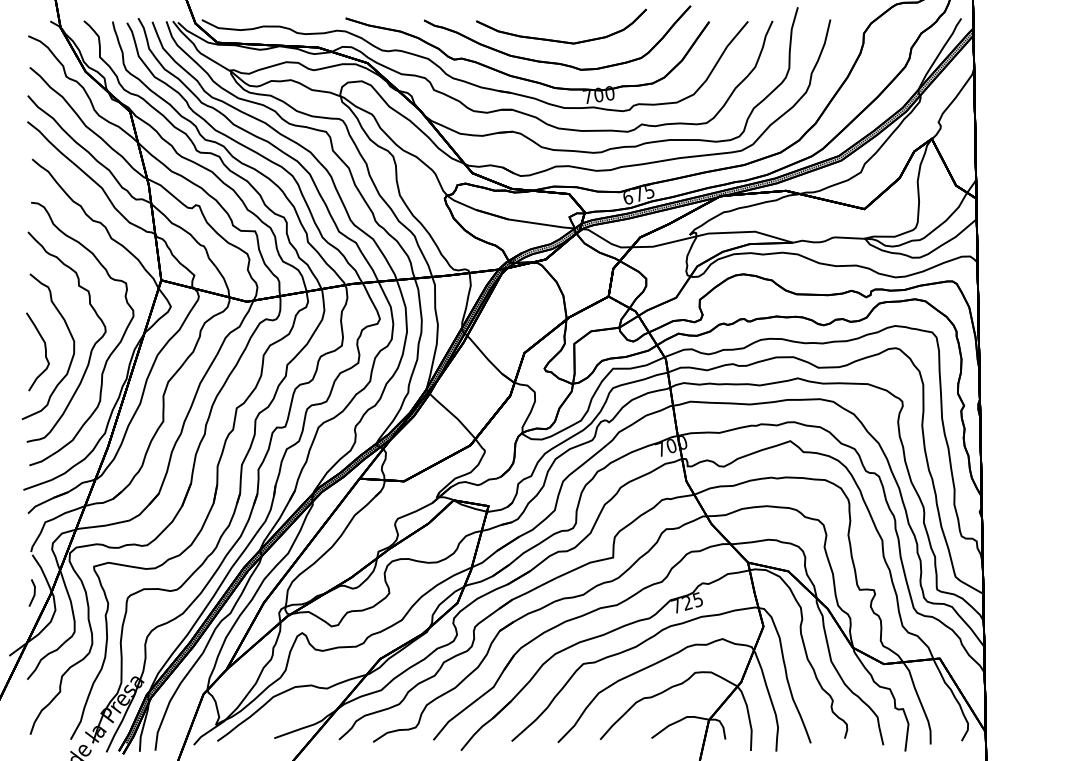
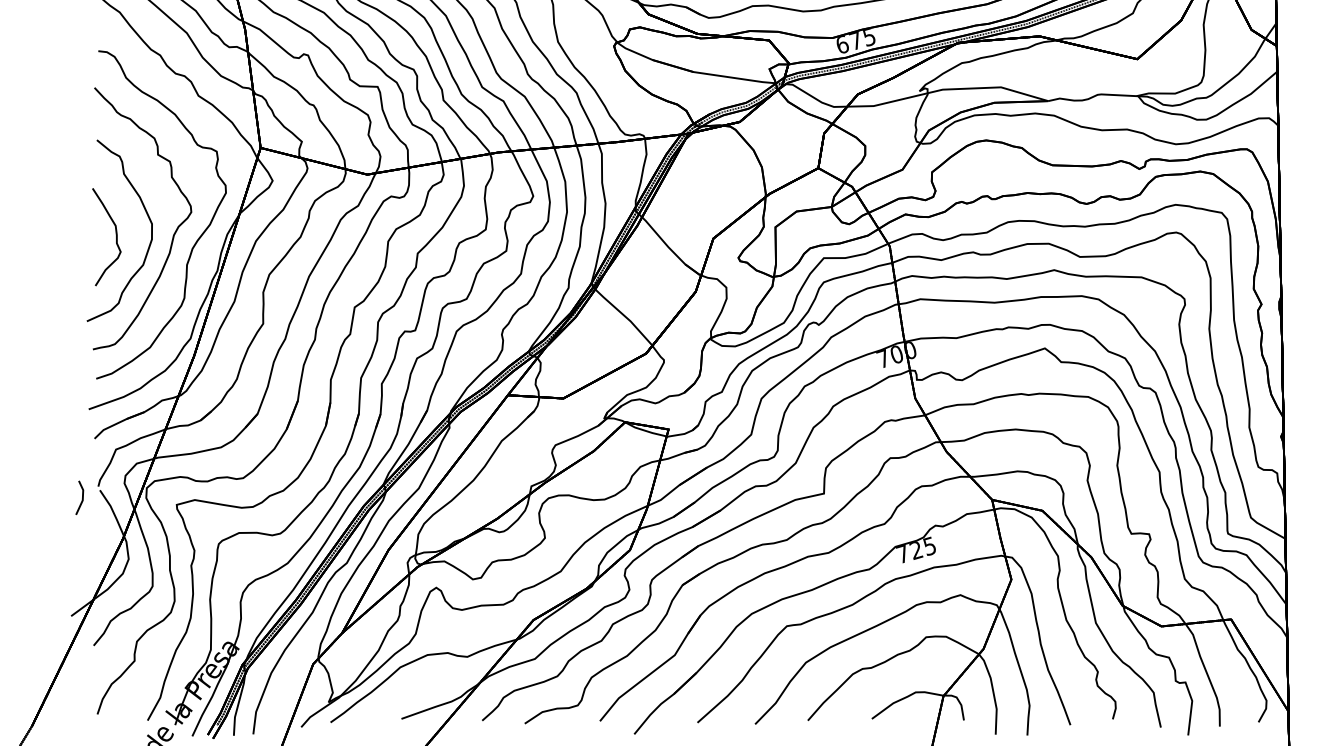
line: (33, 592) -> (81, 497), moved

